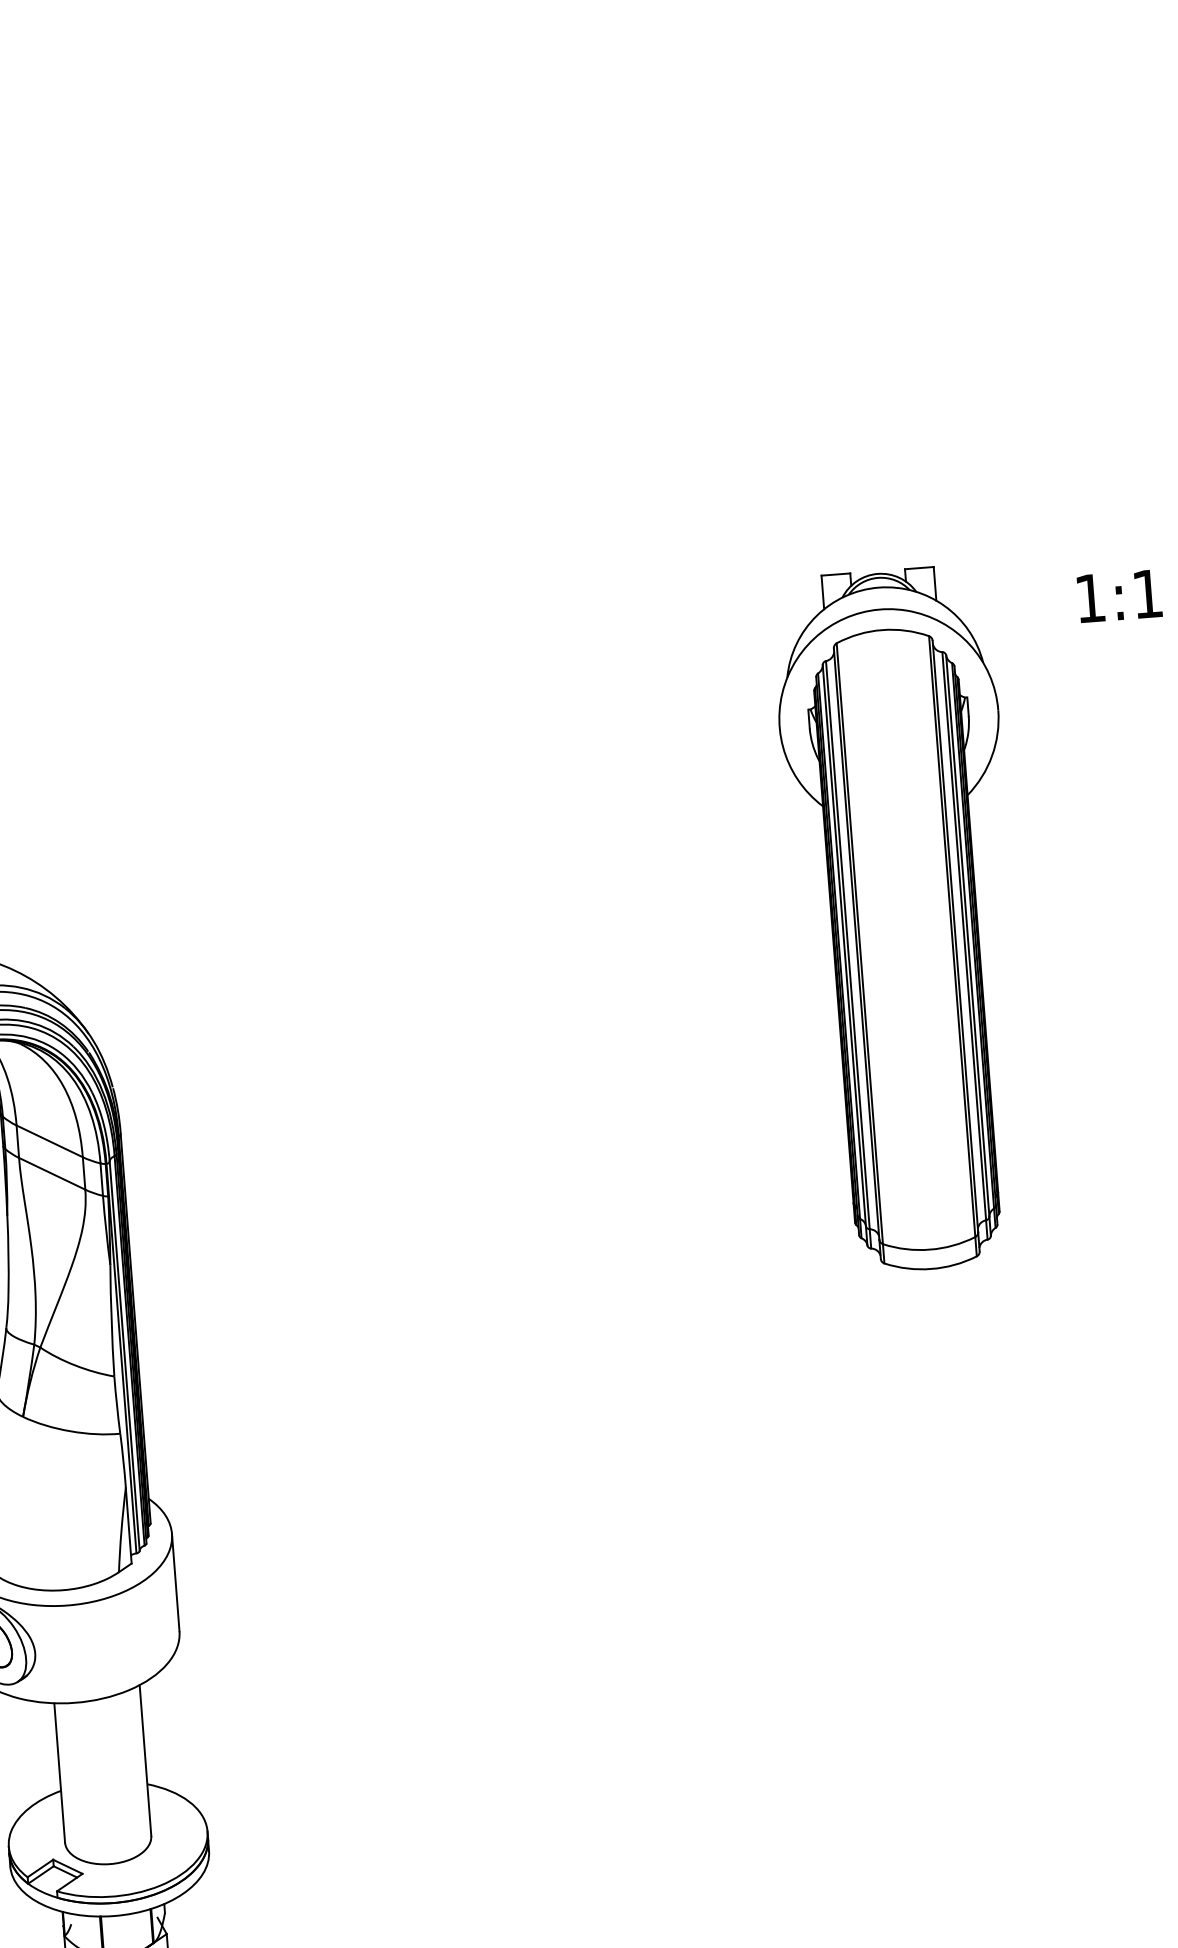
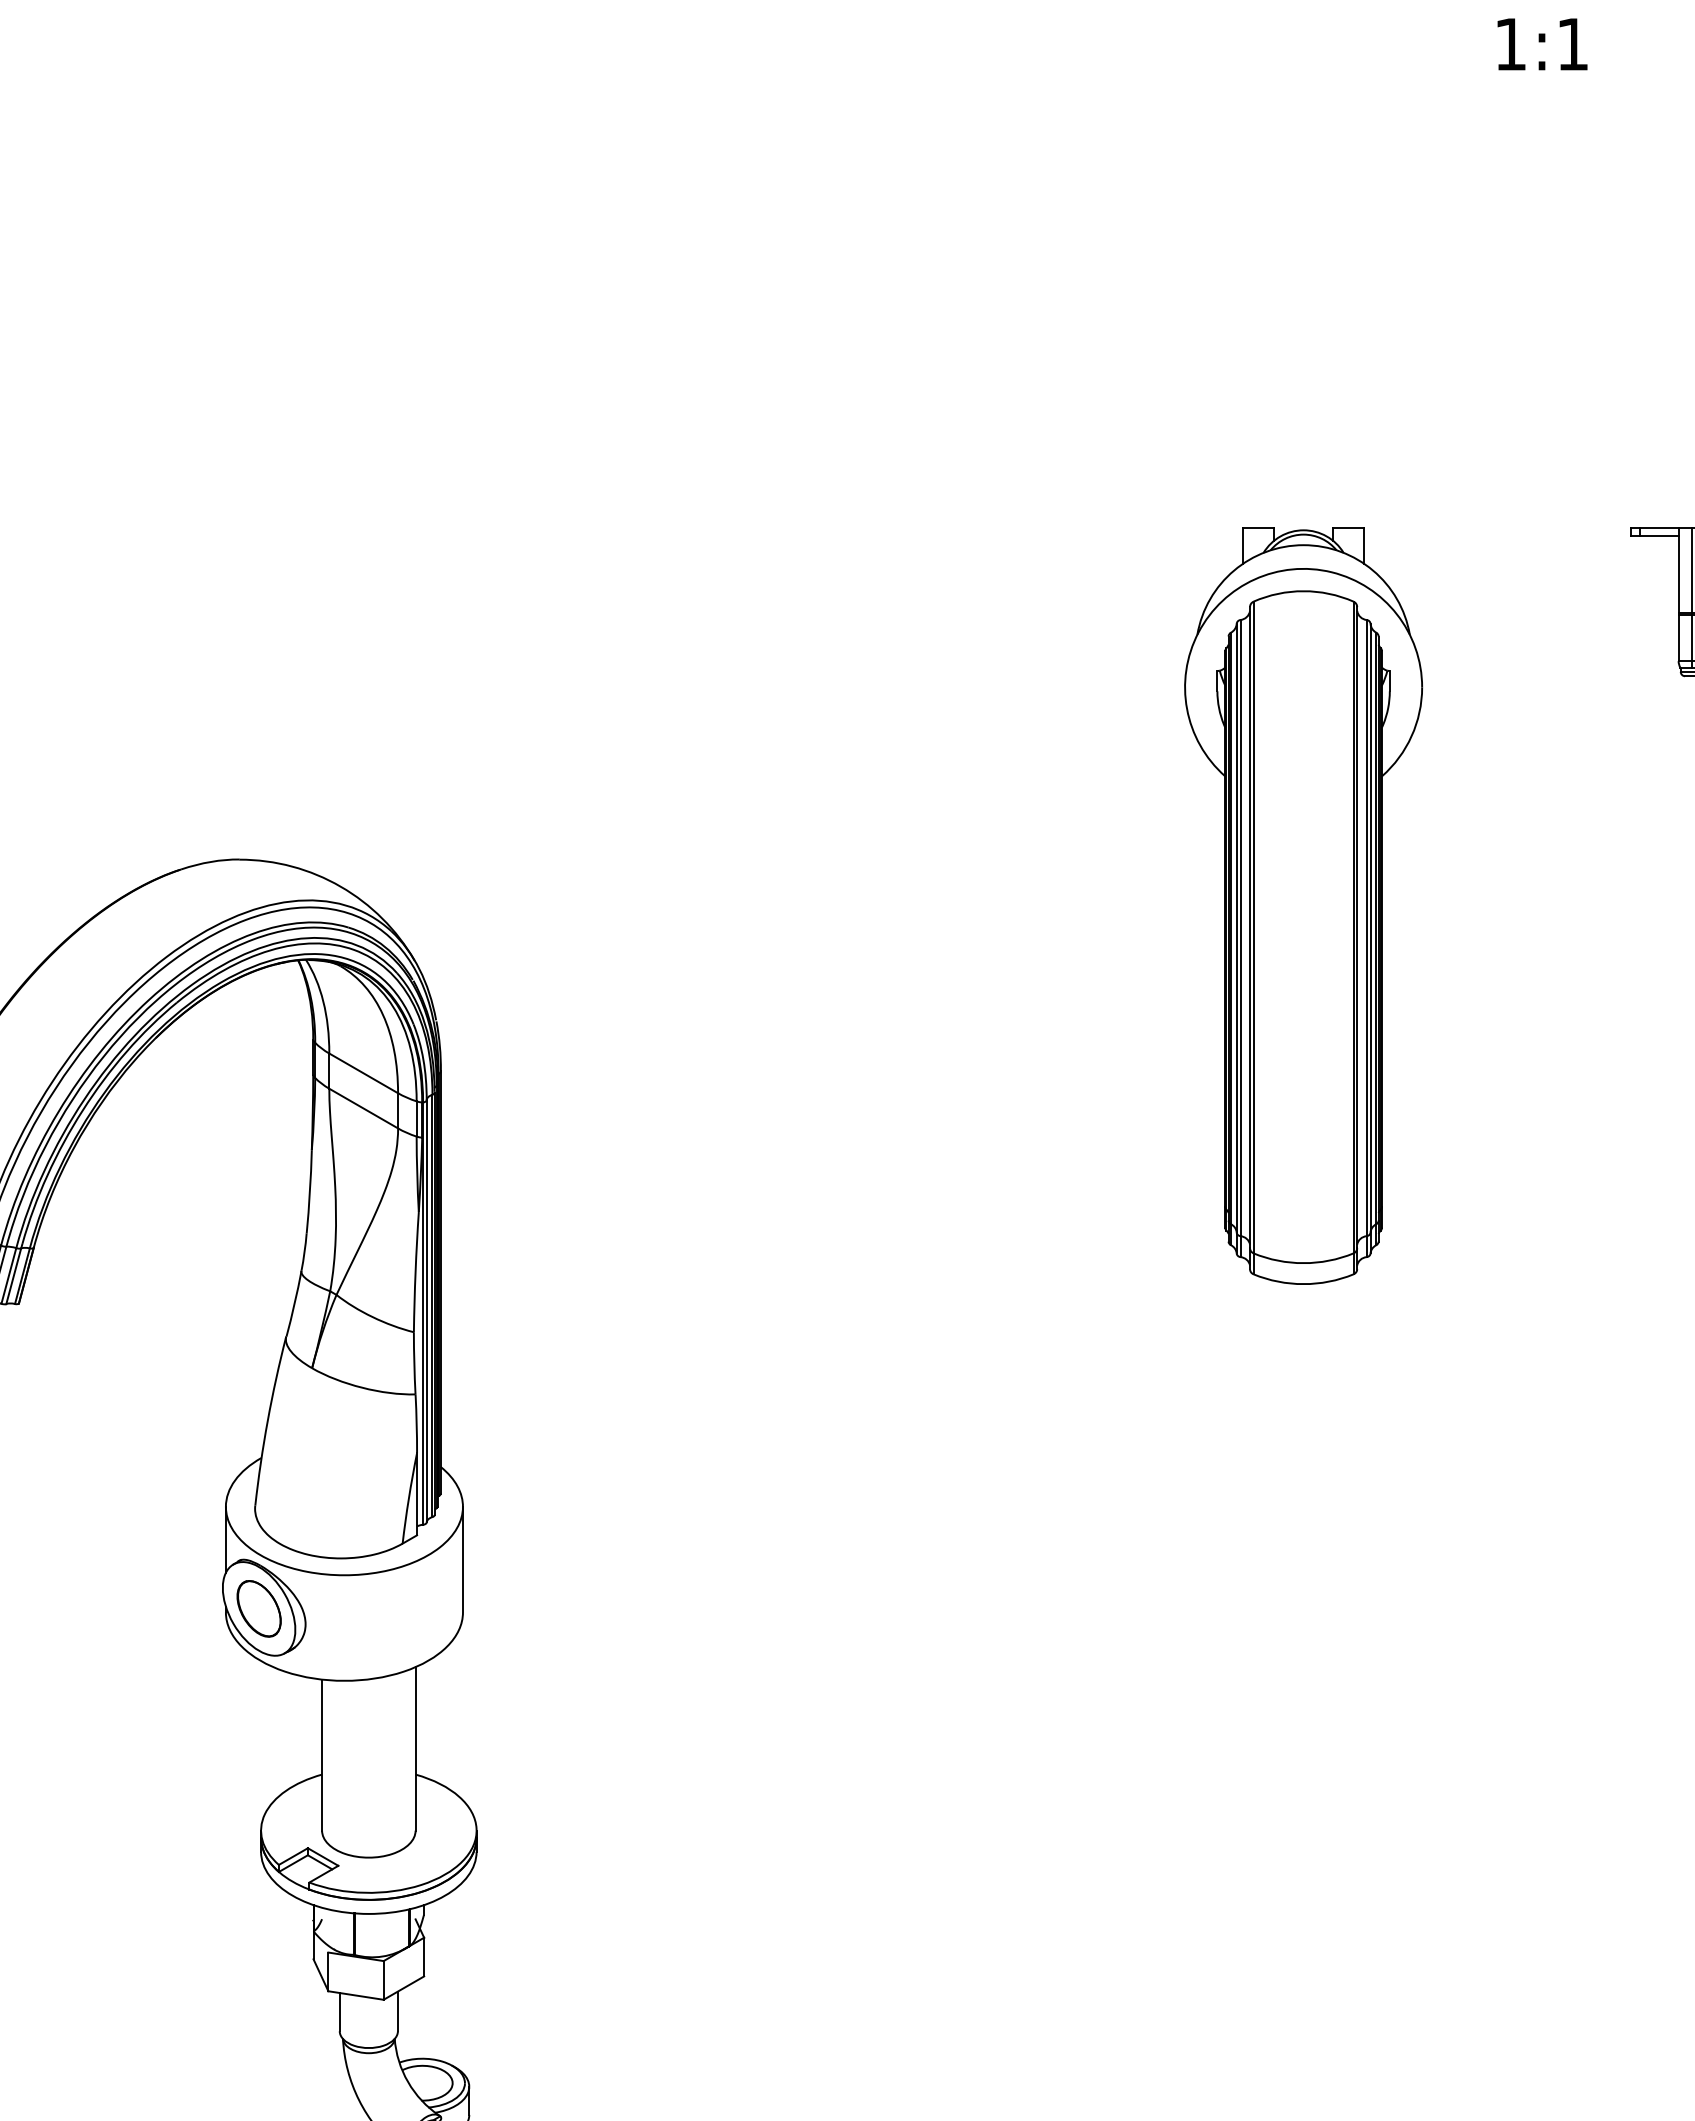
text: (1119, 596) -> (1542, 44), moved

